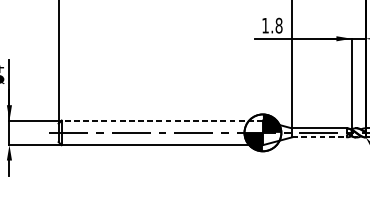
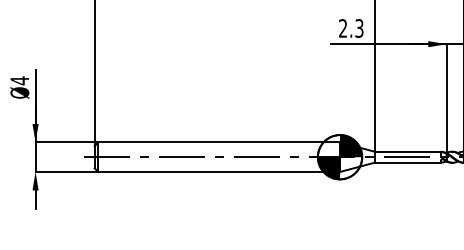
text: (272, 25) -> (351, 28), 1.8 -> 2.3
line: (162, 120) -> (219, 142), dashed -> solid
line: (319, 137) -> (408, 162), dashed -> solid

